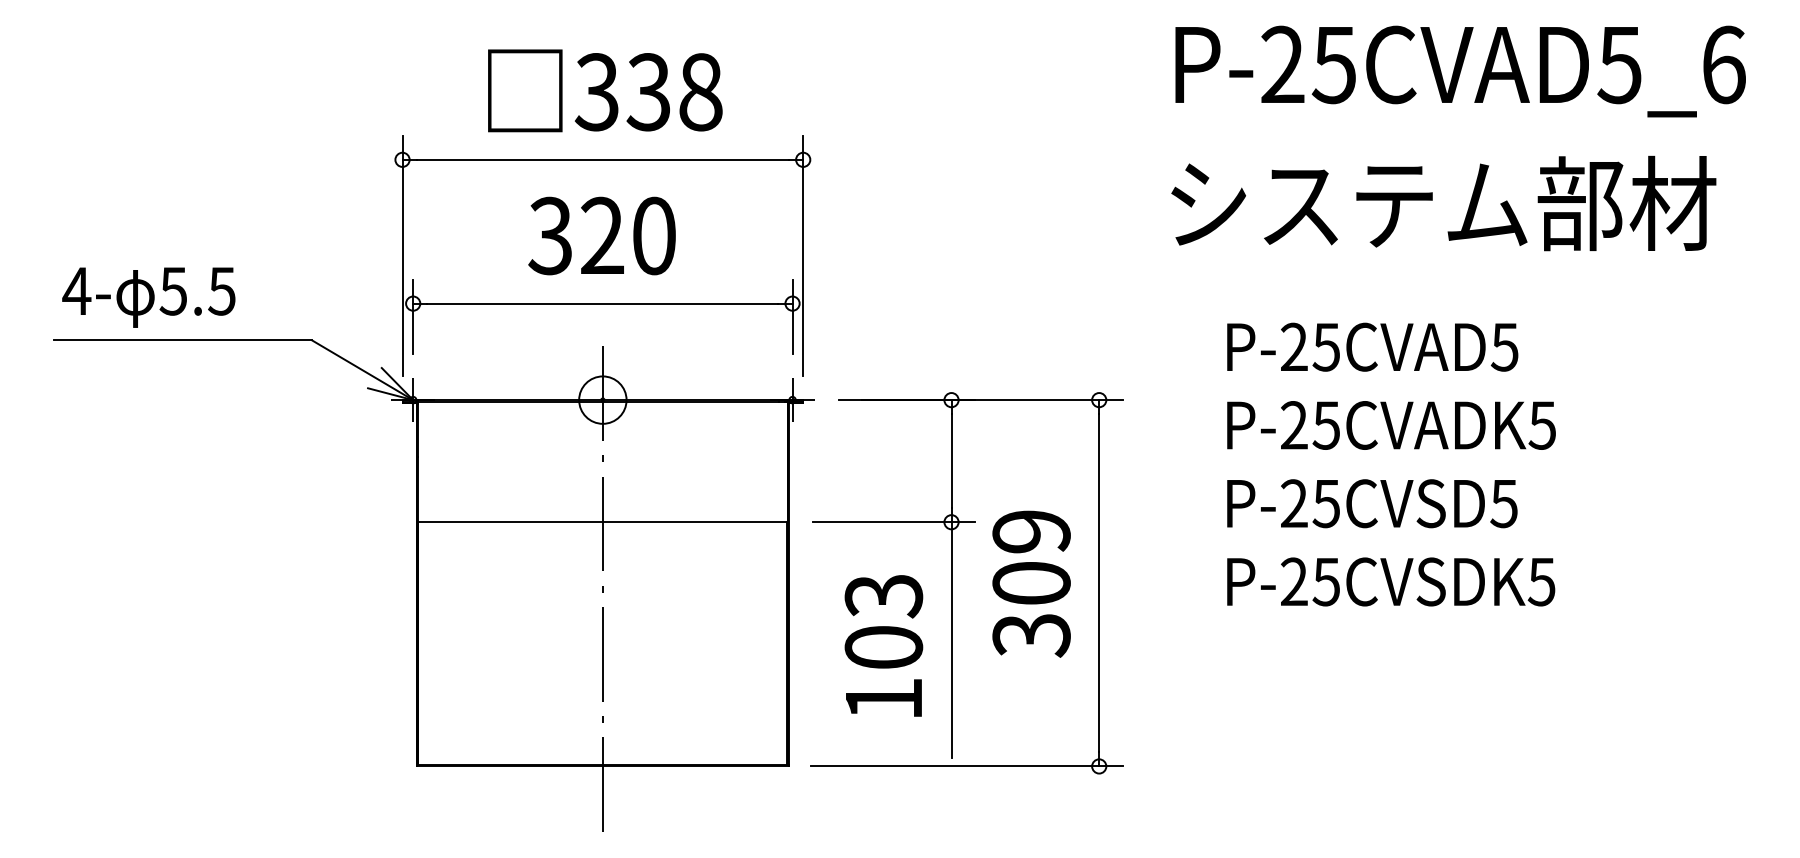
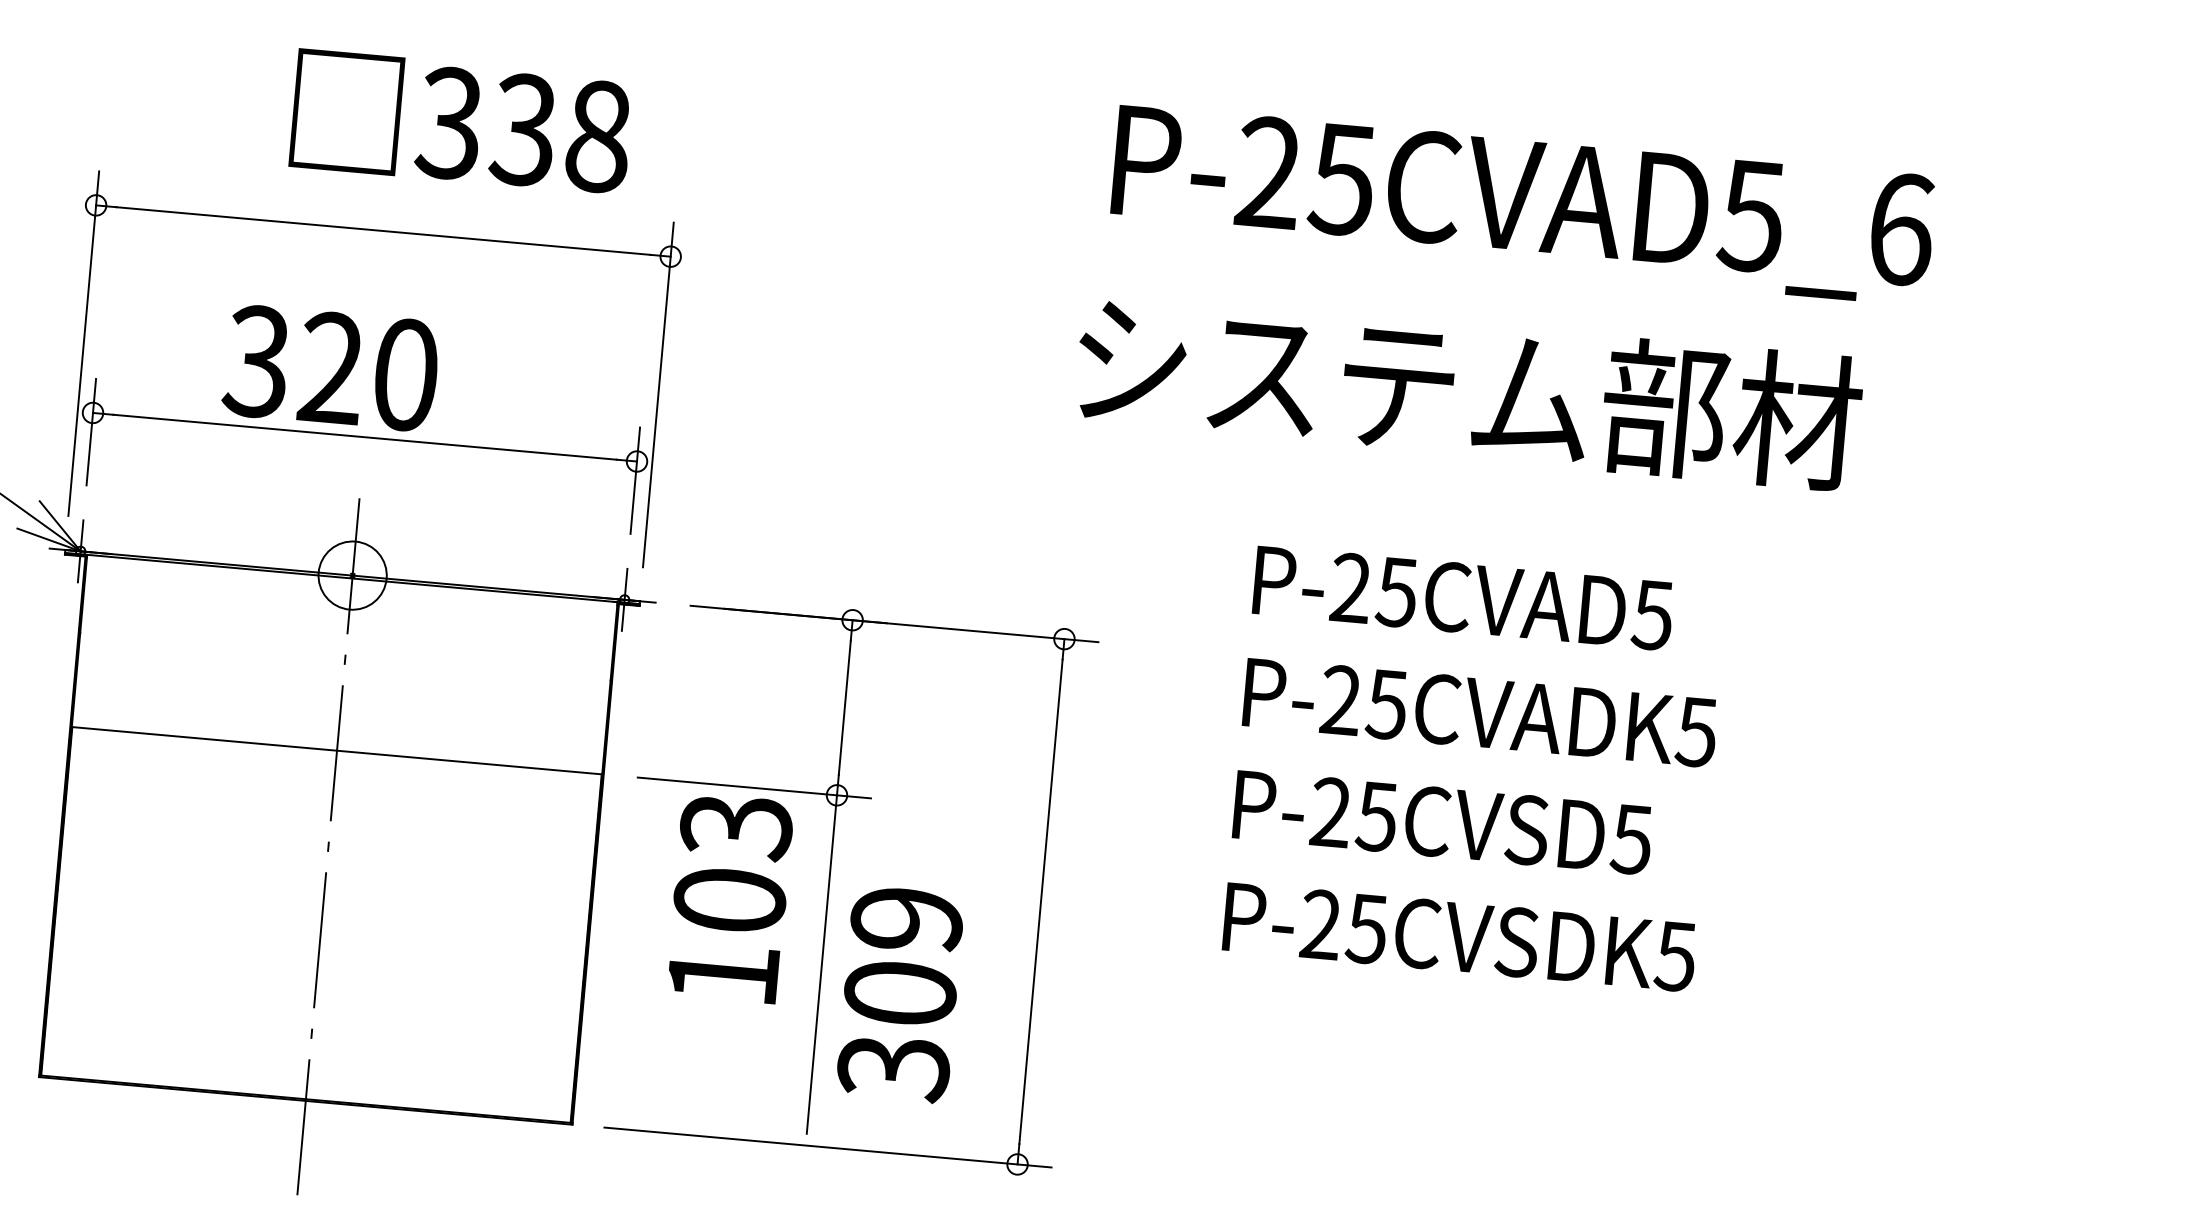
text: (1460, 71) -> (1522, 205), moved
text: (605, 90) -> (461, 121), moved
text: (1443, 203) -> (1468, 390), moved
text: (601, 235) -> (330, 367), moved
text: (1031, 583) -> (900, 993), moved
text: (883, 645) -> (729, 897), moved

